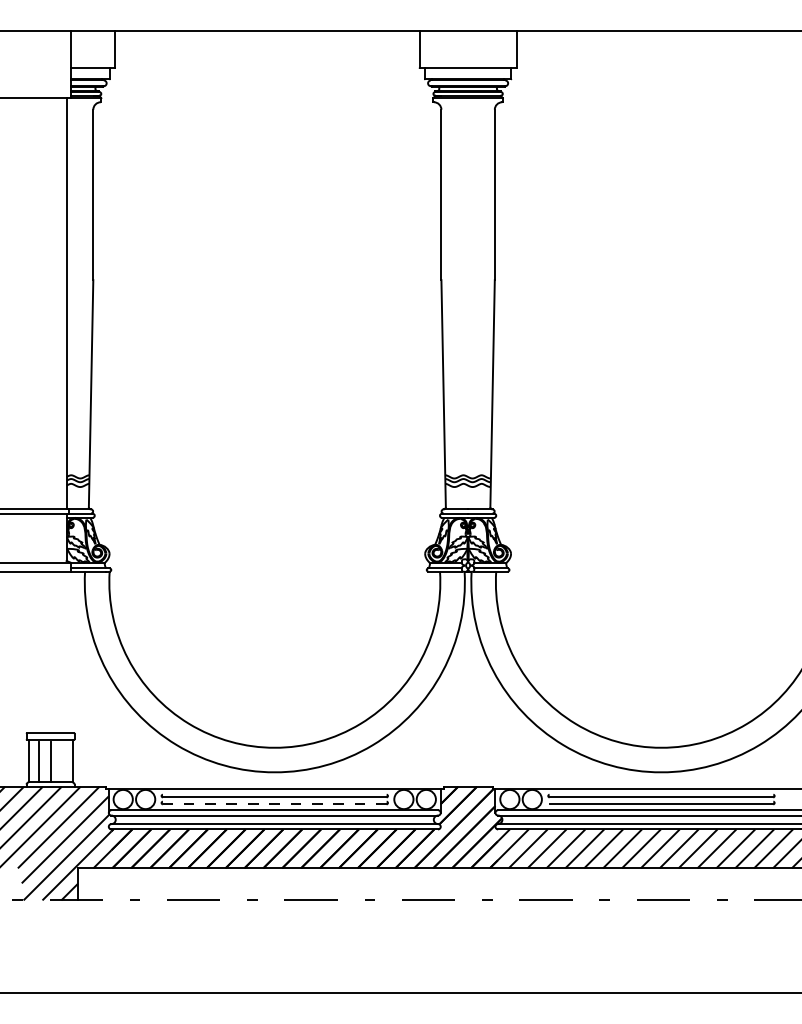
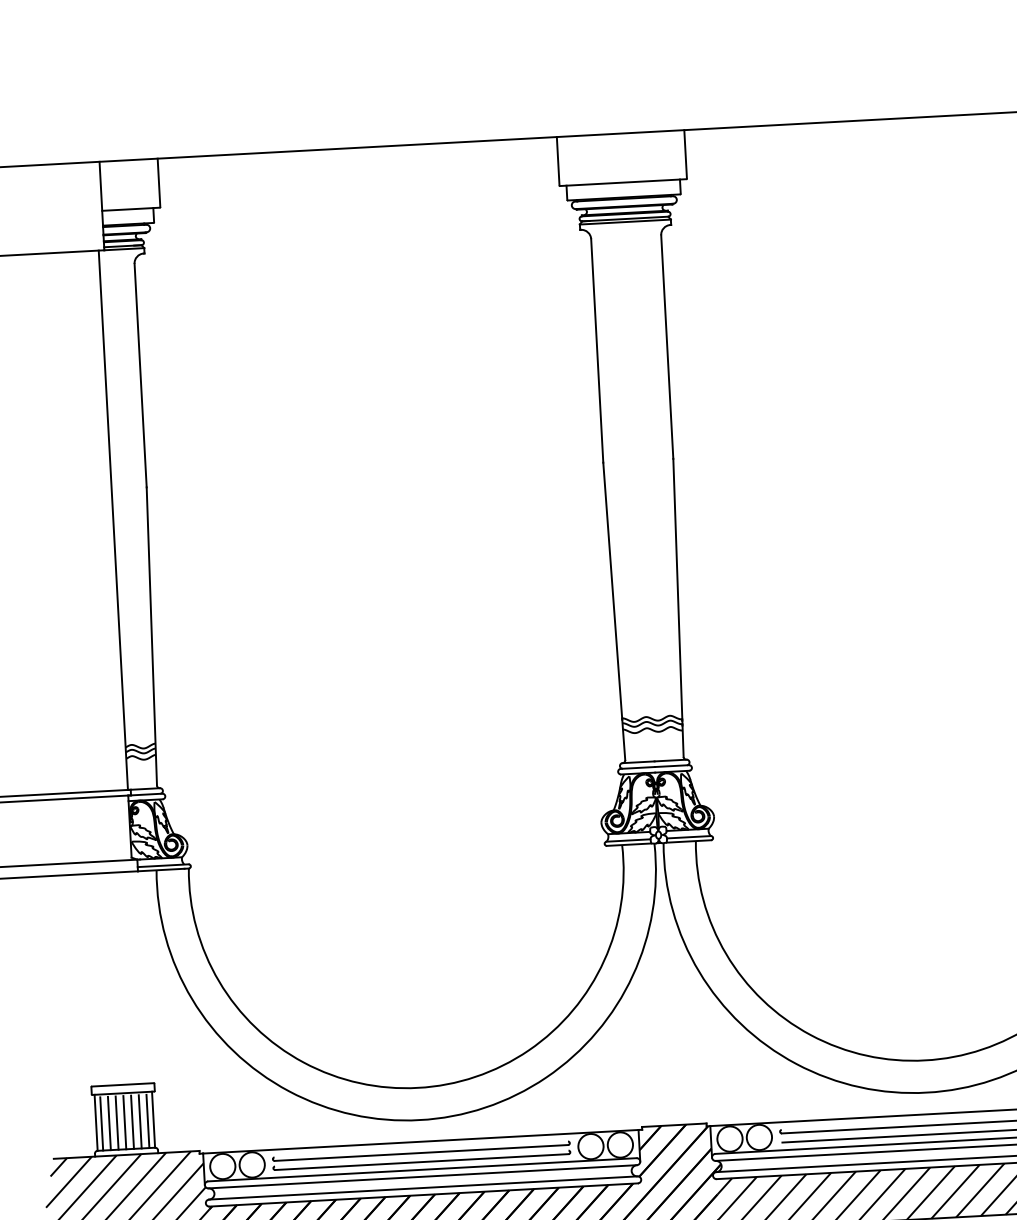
line: (32, 761) -> (101, 1123), added
line: (44, 761) -> (116, 1122), added
line: (56, 761) -> (132, 1121), added
line: (62, 761) -> (140, 1120), added
line: (68, 761) -> (148, 1120), added
line: (274, 804) -> (421, 1162), dashed -> solid

